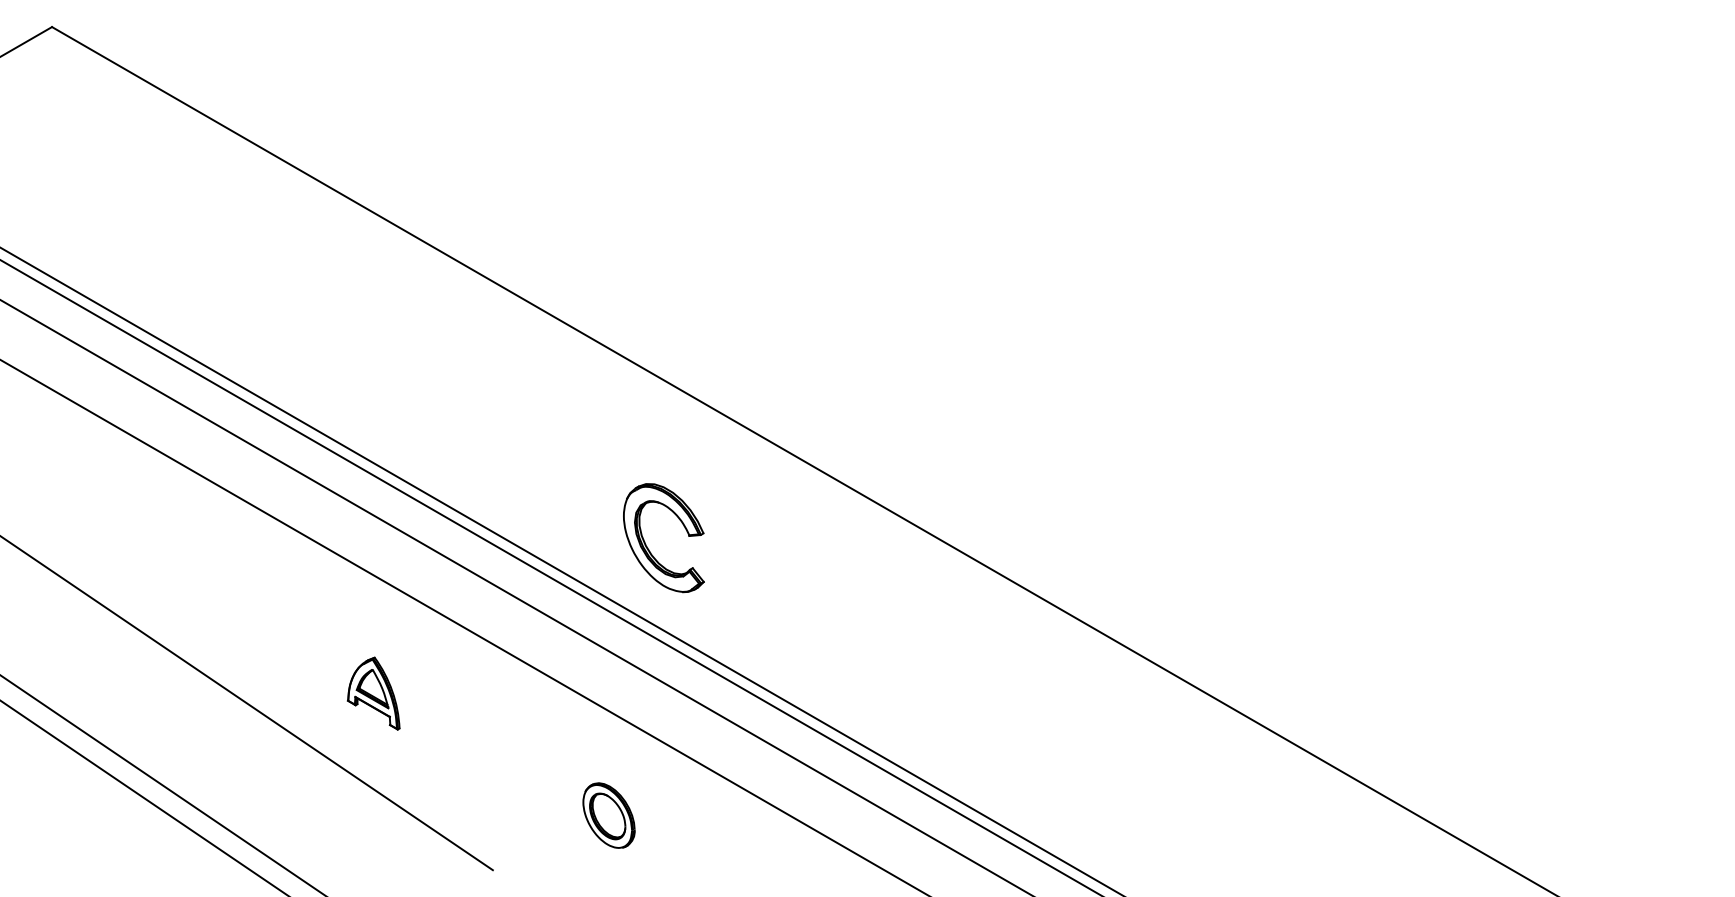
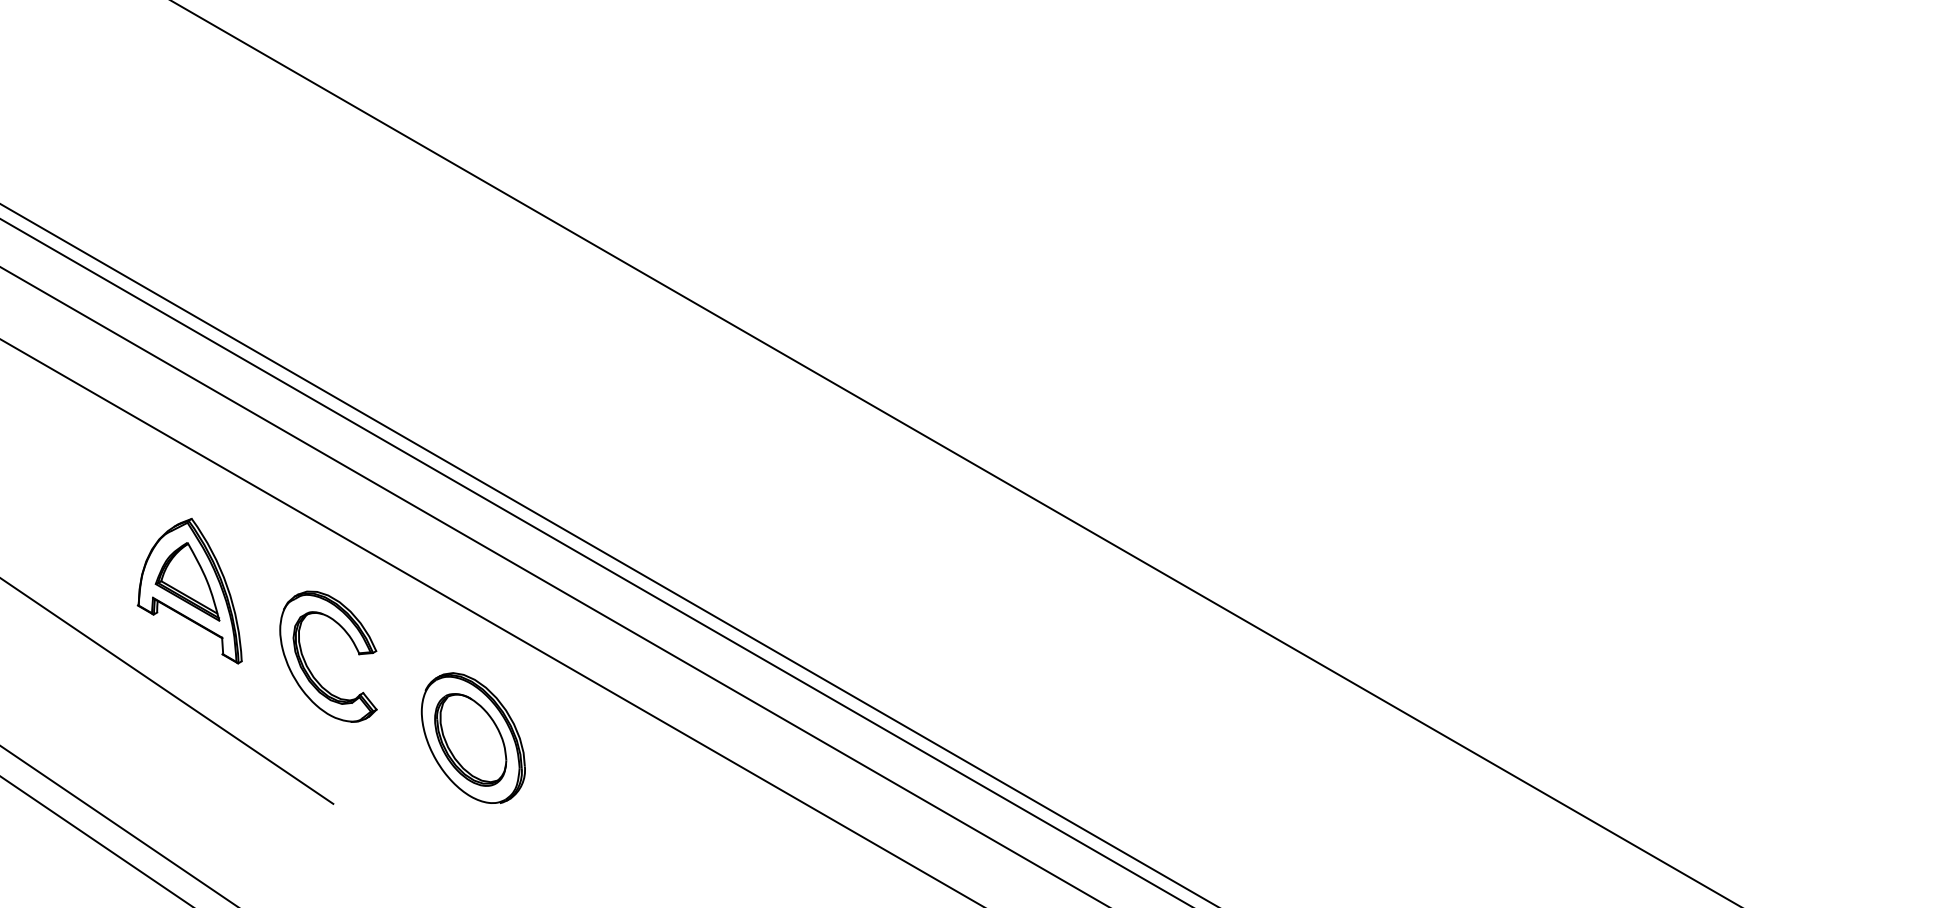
part: (649, 549) -> (311, 670), moved
part: (373, 693) -> (189, 590), size x1.67
part: (608, 815) -> (472, 737), size x1.67

